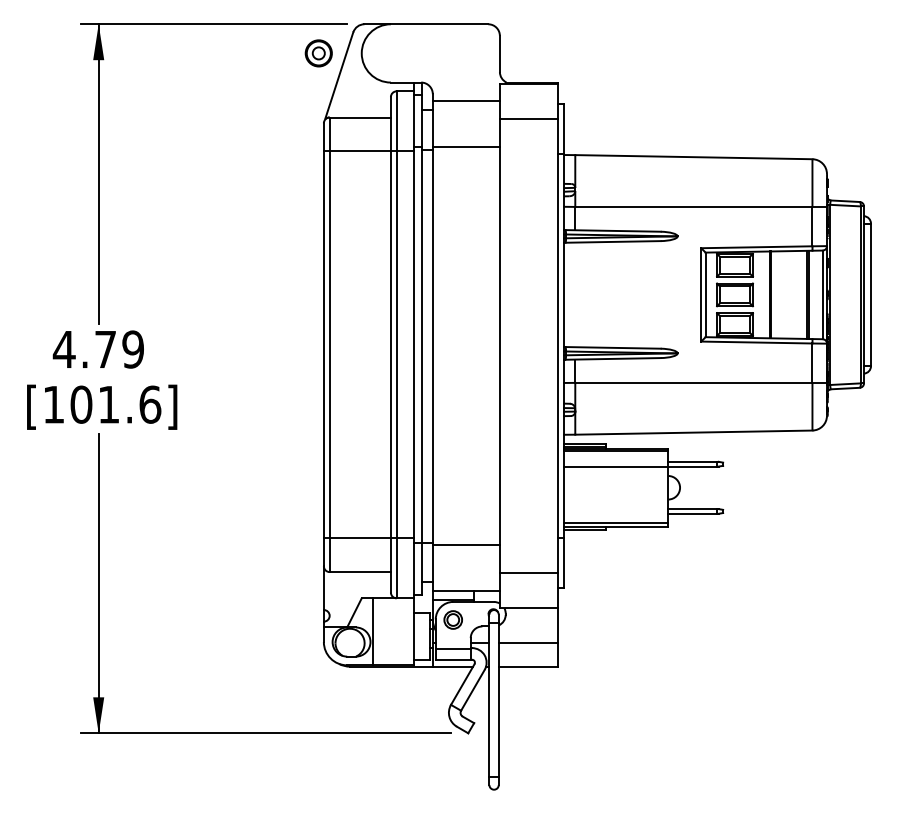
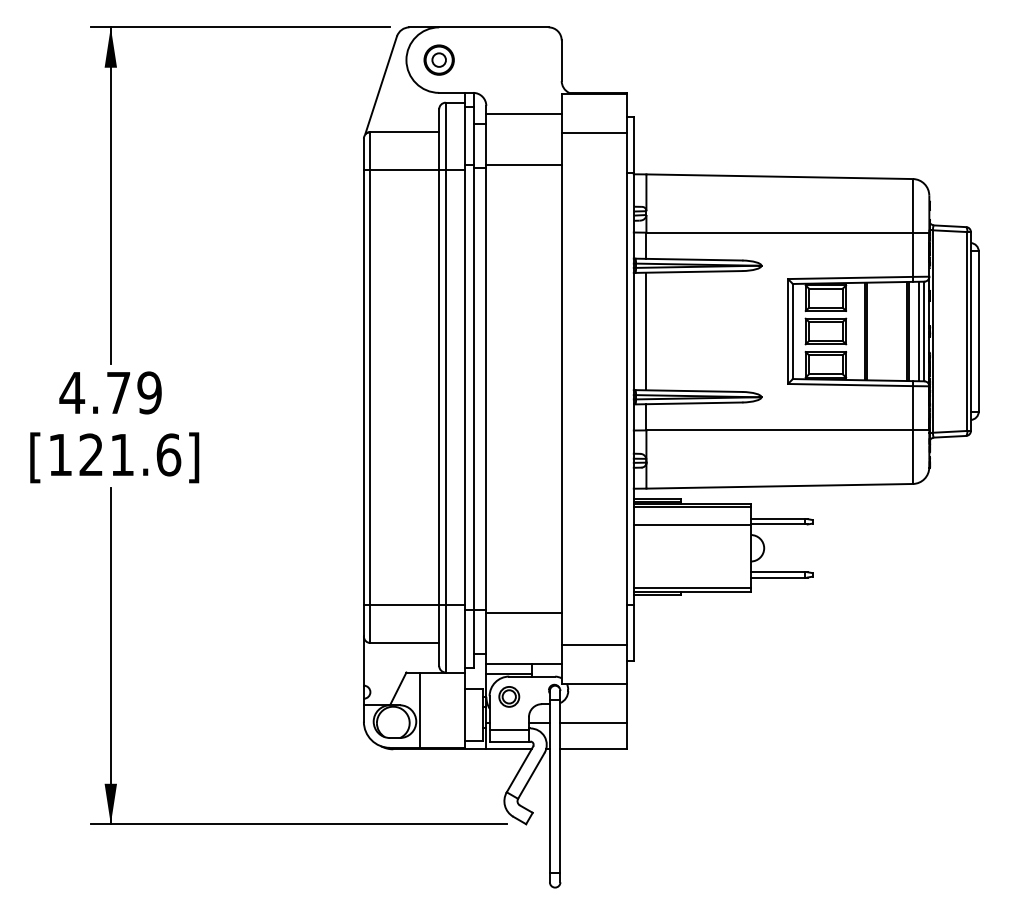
part: (318, 52) -> (438, 59), moved
line: (575, 294) -> (646, 331), added
line: (818, 294) -> (919, 331), added
text: (81, 404) -> (91, 454), [101.6] -> [121.6]

